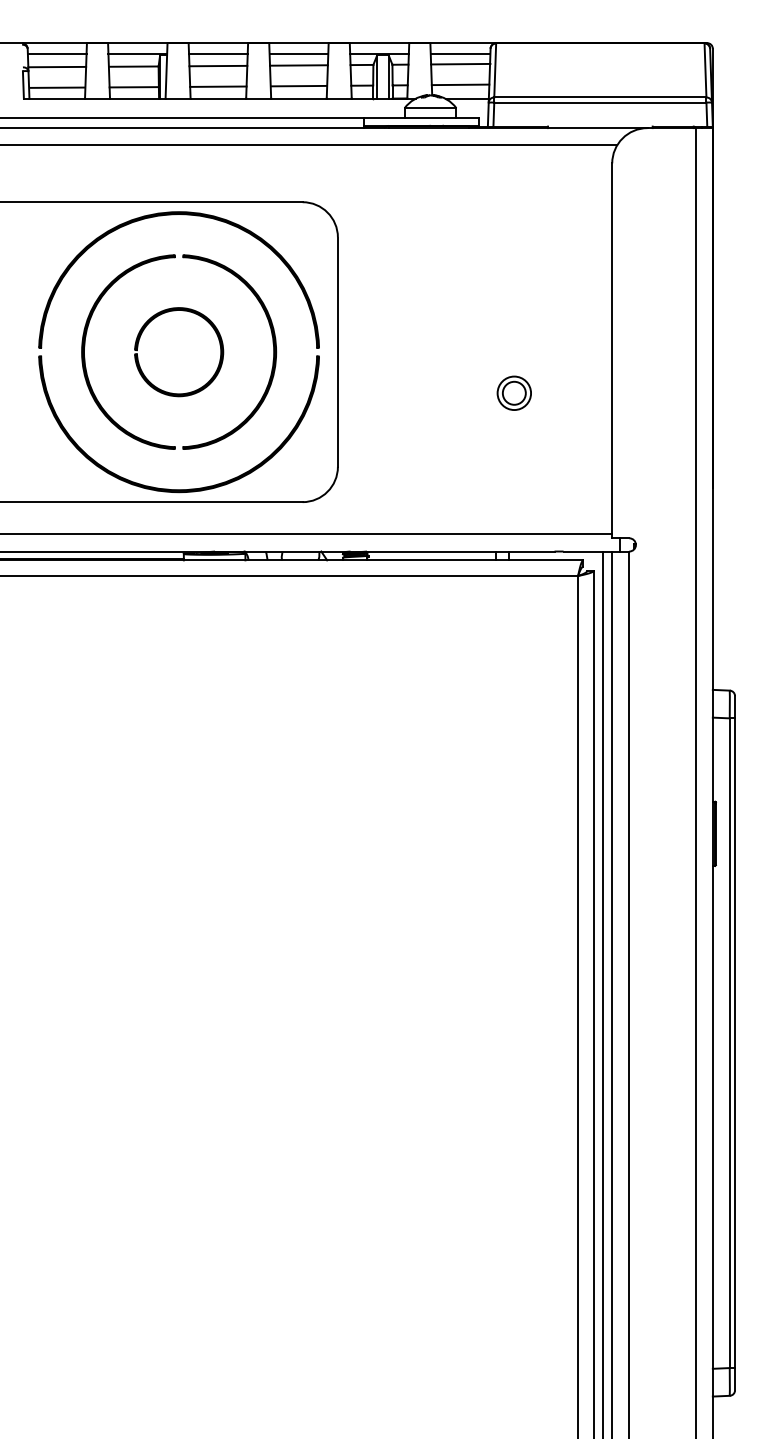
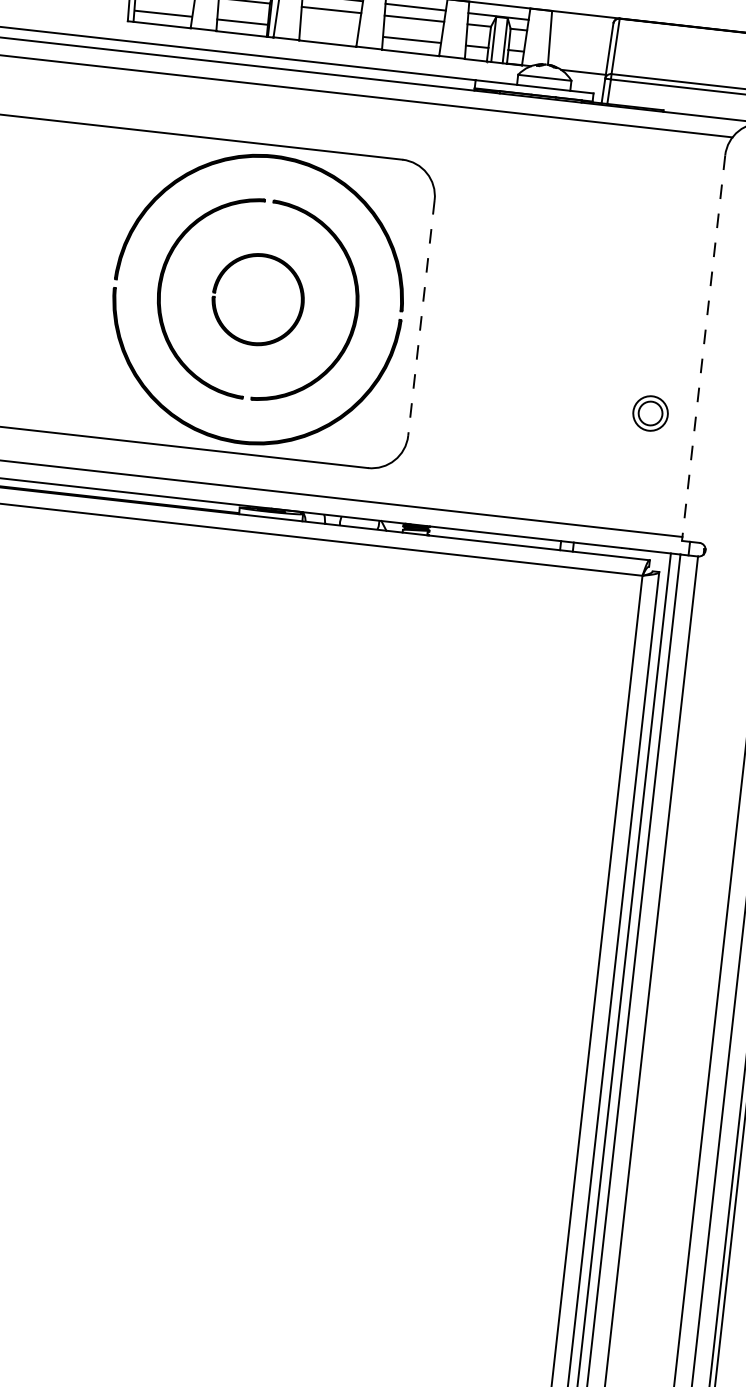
line: (460, 54) -> (581, 26), removed
line: (460, 63) -> (580, 35), removed
line: (460, 84) -> (578, 56), removed
line: (218, 86) -> (329, 31), removed
line: (612, 351) -> (703, 348), solid -> dashed
line: (337, 352) -> (420, 318), solid -> dashed
part: (513, 392) -> (649, 412), moved

